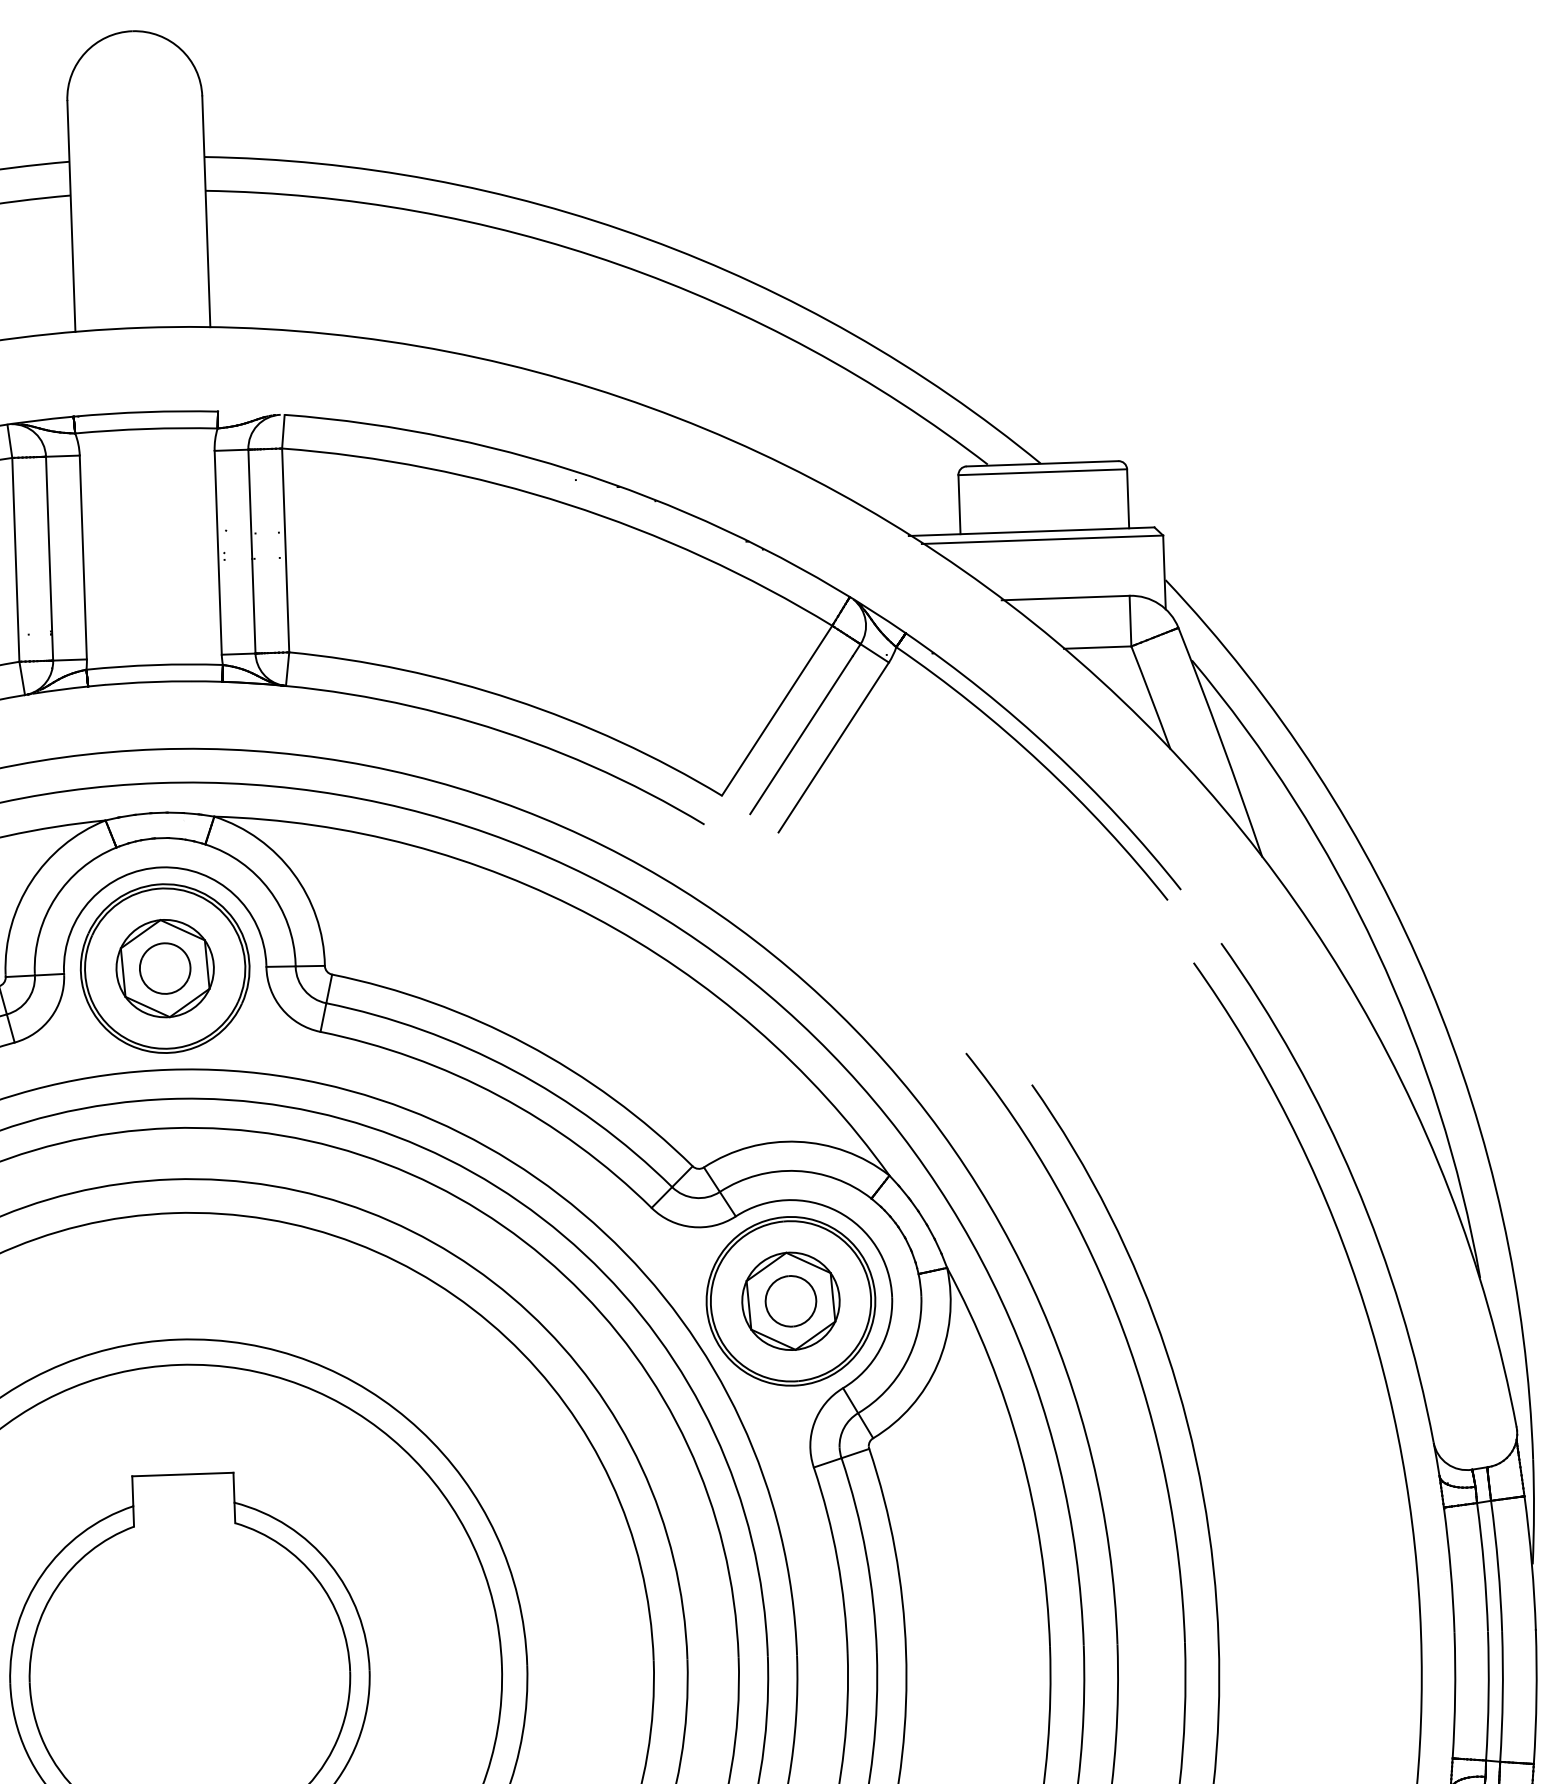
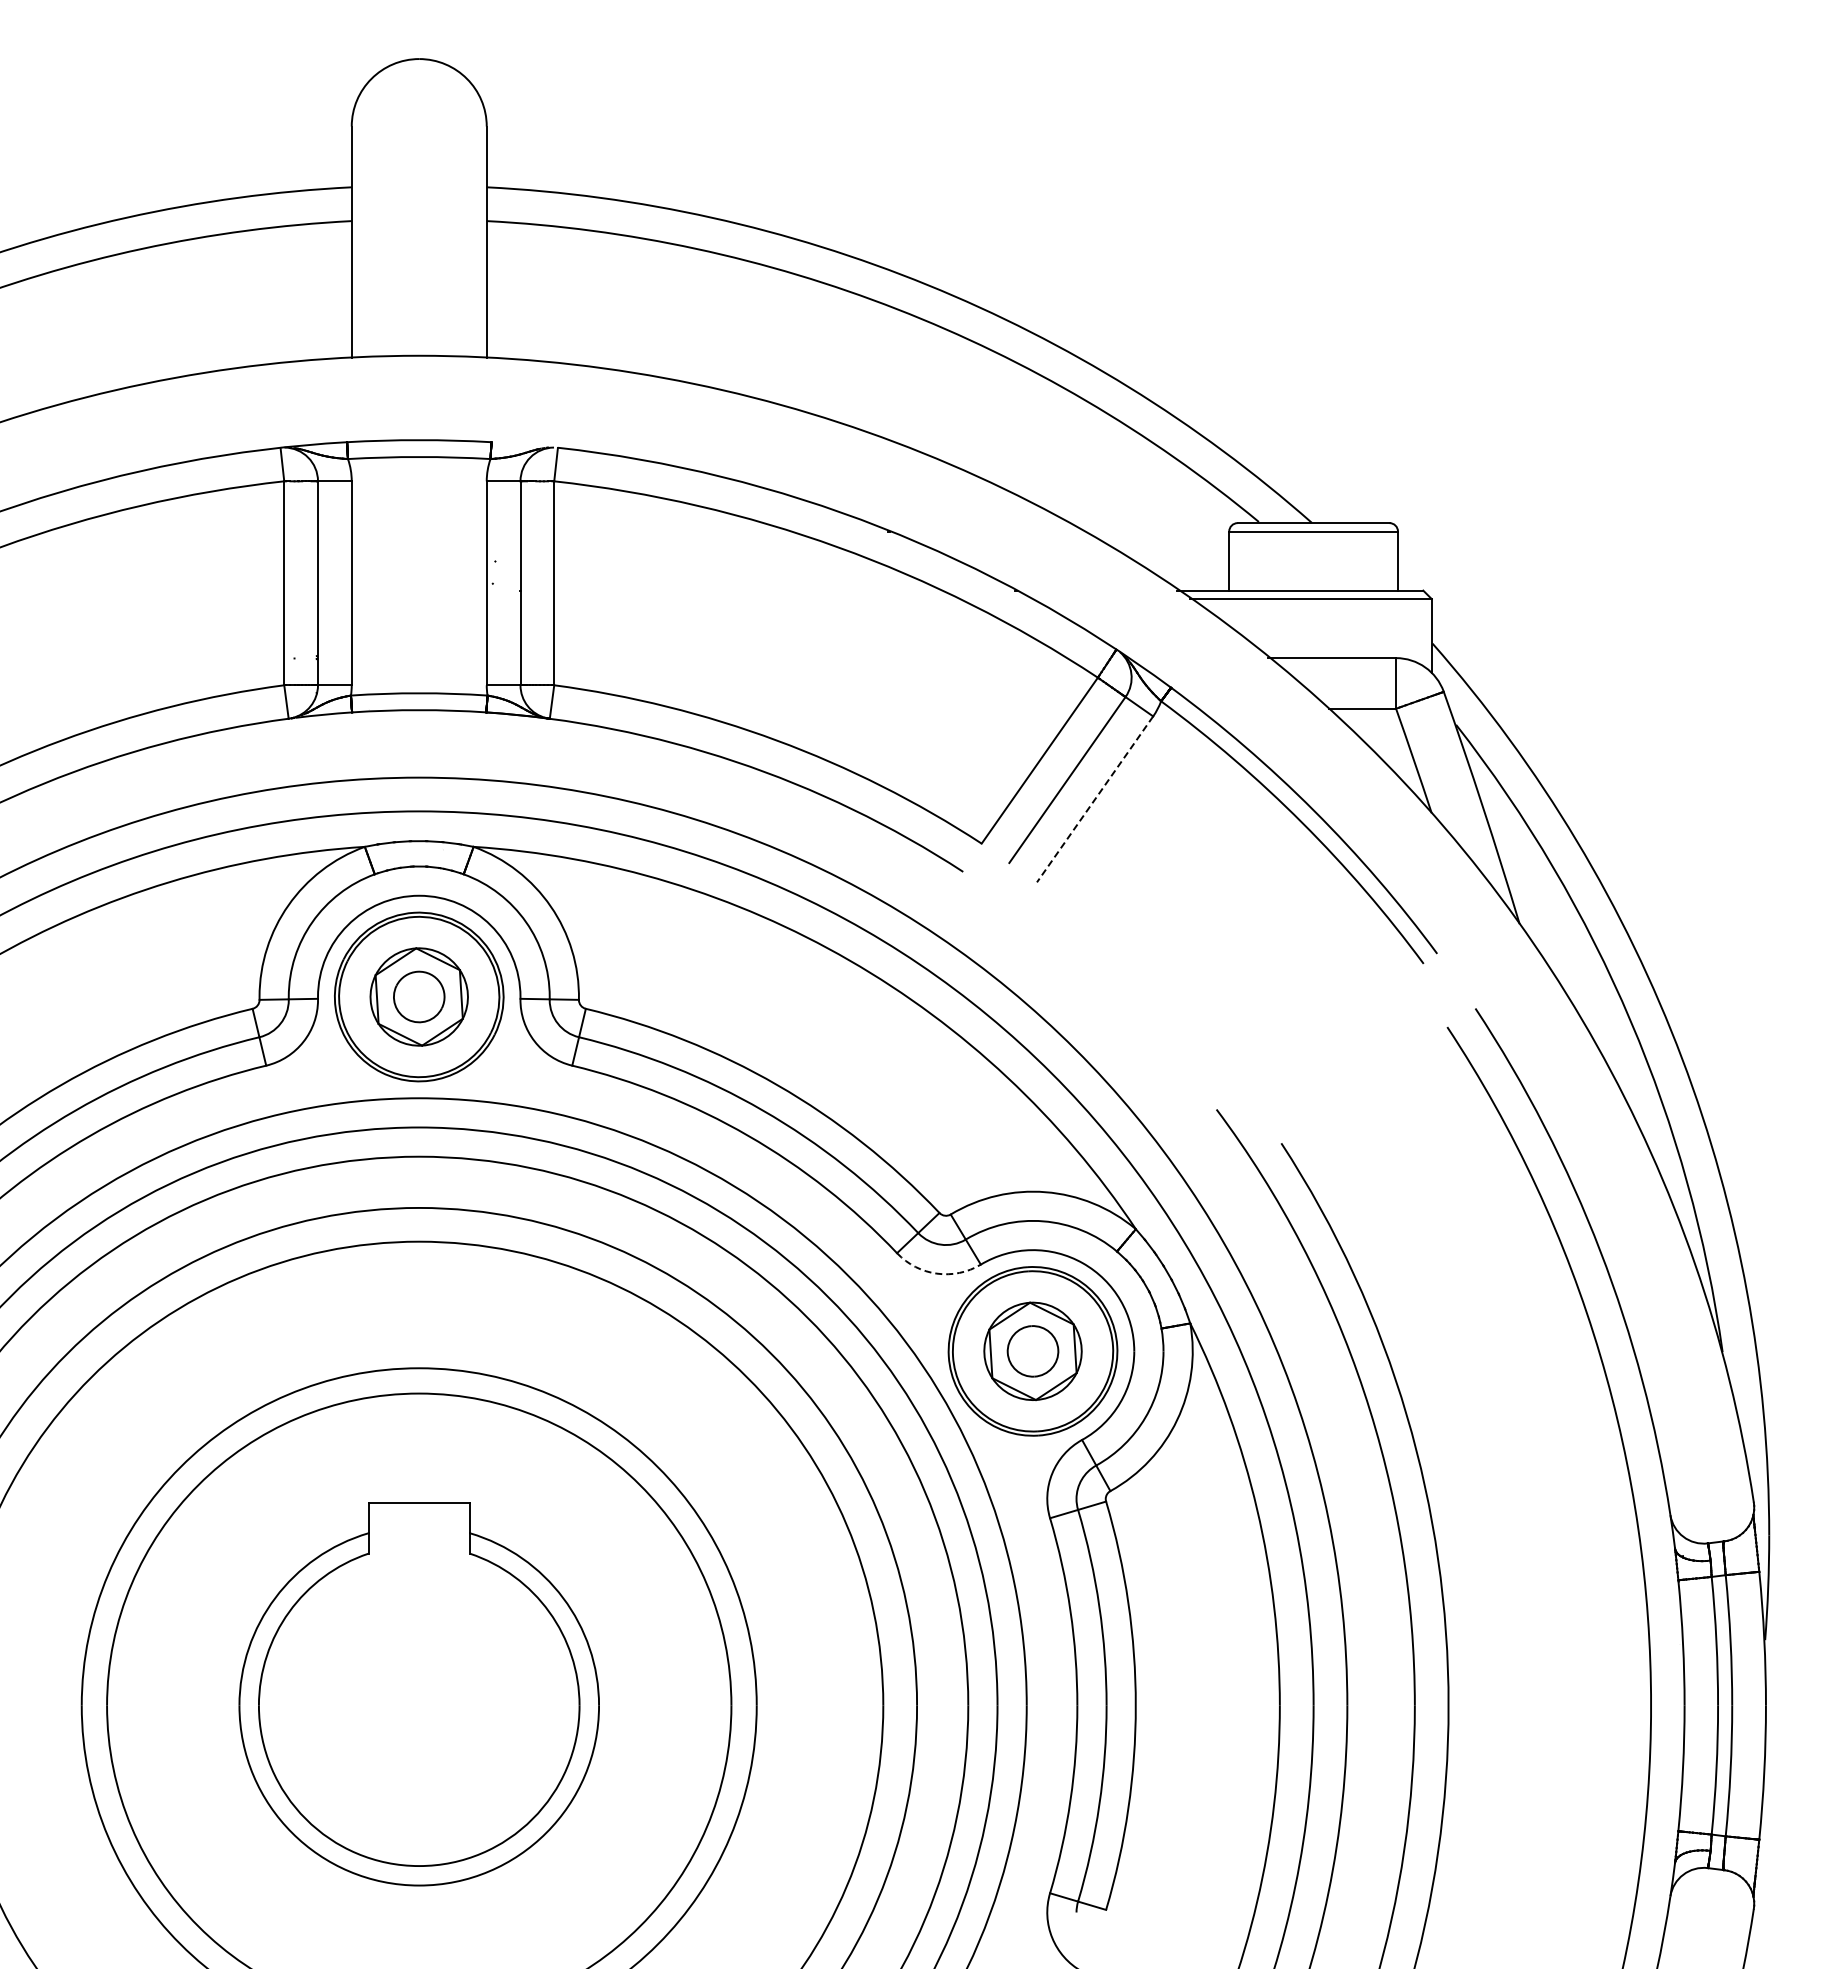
line: (833, 747) -> (1094, 799), solid -> dashed
arc: (691, 1226) -> (936, 1273), solid -> dashed

